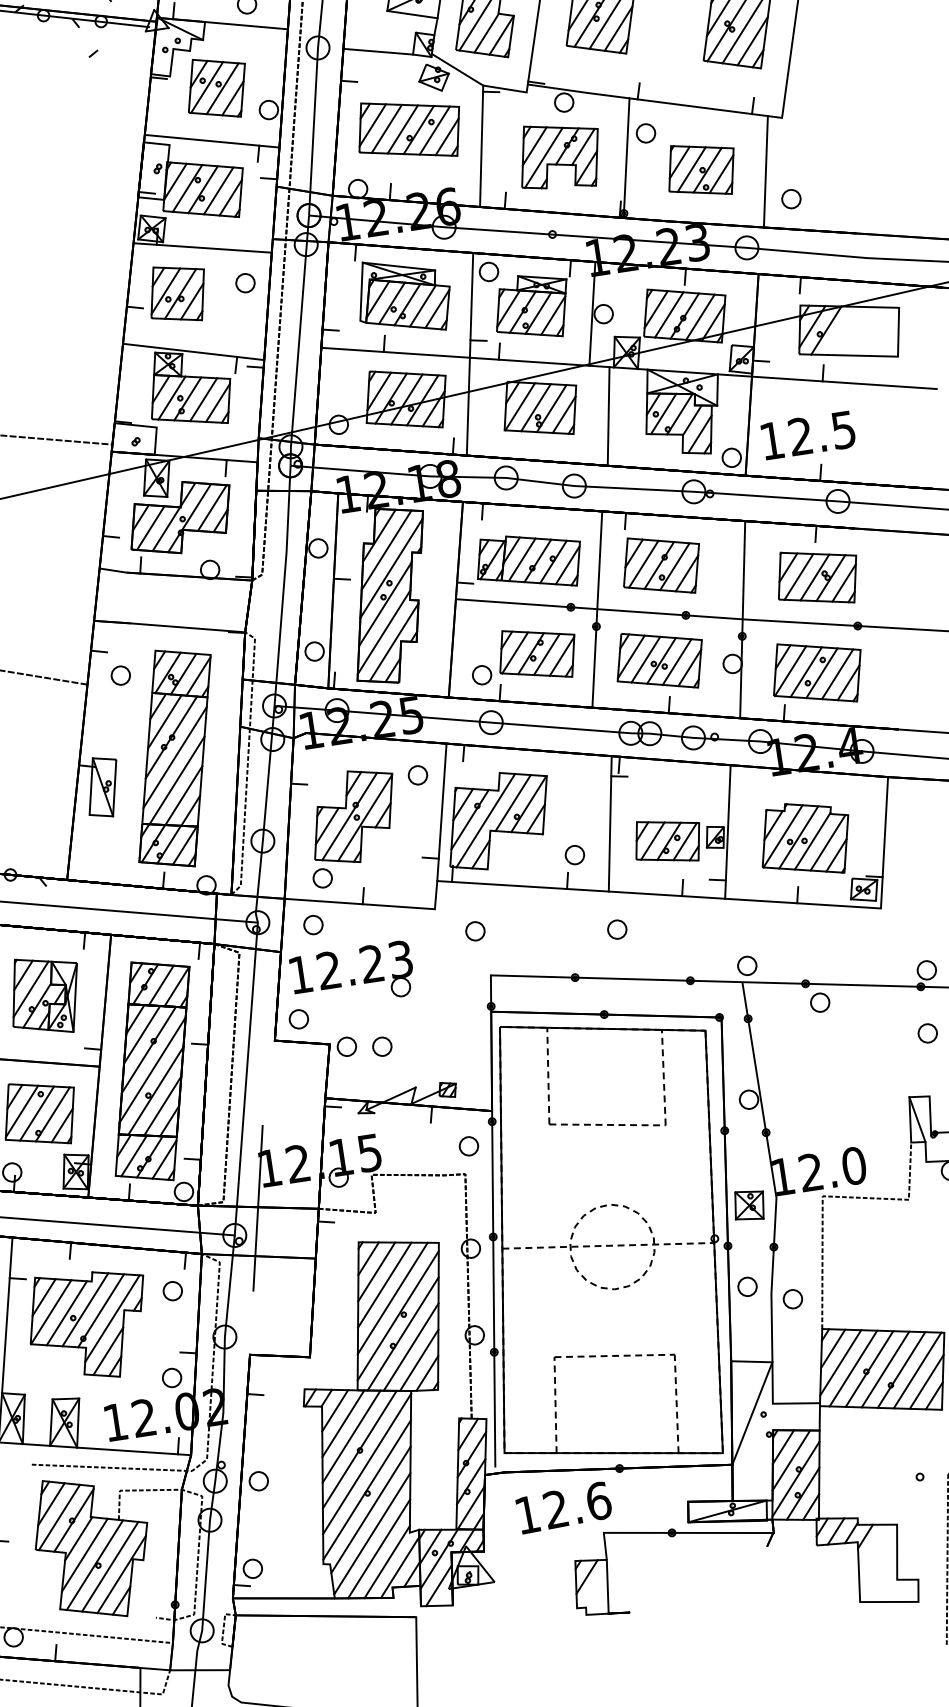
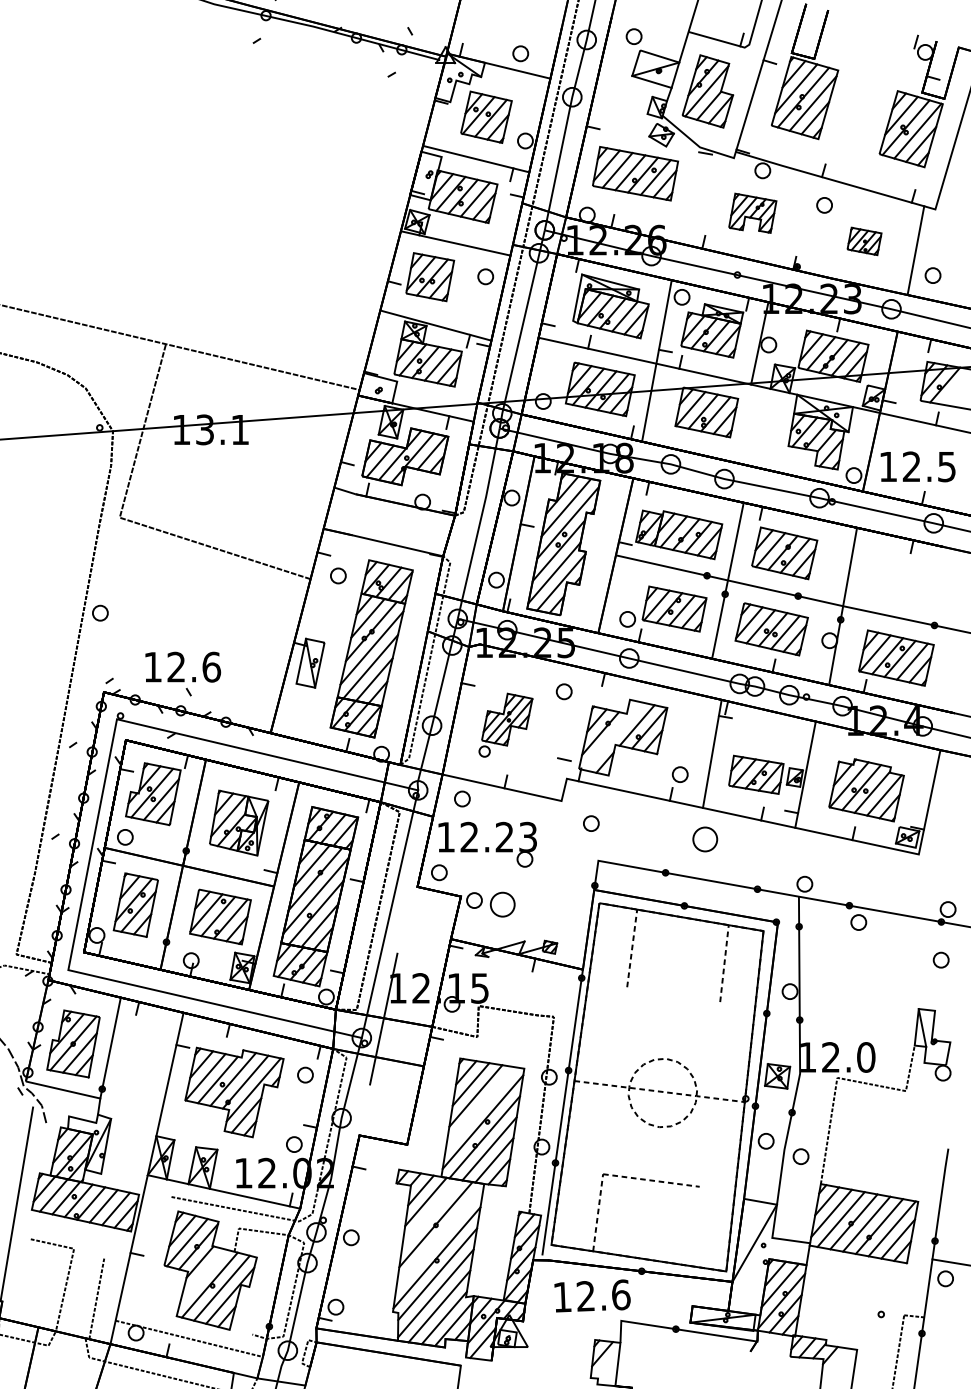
line: (377, 51) -> (619, 107), removed
line: (481, 145) -> (691, 195), removed
part: (559, 156) -> (752, 213), size x0.7
line: (625, 157) -> (805, 222), removed
part: (701, 170) -> (864, 241), size x0.6
line: (608, 416) -> (760, 427), removed
part: (816, 577) -> (907, 581), removed
line: (441, 811) -> (578, 723), removed
line: (485, 821) -> (612, 736), removed
part: (352, 827) -> (505, 725), size x0.7
part: (616, 929) -> (704, 839), size x1.6
part: (381, 1046) -> (502, 904), size x1.6
line: (607, 1124) -> (673, 994), removed
part: (468, 1145) -> (559, 994), removed
line: (392, 1298) -> (480, 1107), removed
line: (675, 1404) -> (694, 1226), removed
line: (350, 1435) -> (430, 1212), removed
line: (366, 1463) -> (439, 1236), removed
line: (84, 1554) -> (202, 1275), removed

